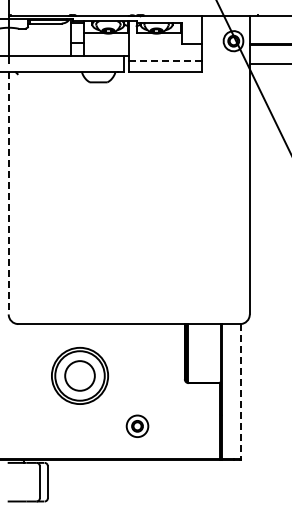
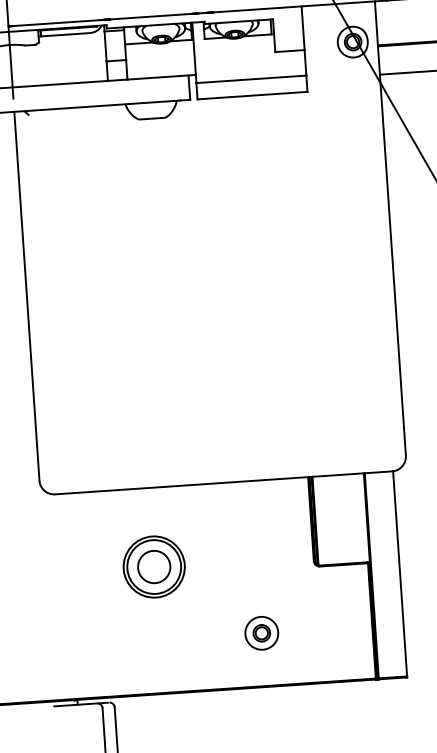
line: (164, 61) -> (250, 80), dashed -> solid
line: (8, 193) -> (26, 296), dashed -> solid
part: (79, 376) -> (153, 567), size x0.71
line: (240, 392) -> (399, 575), dashed -> solid
part: (137, 425) -> (261, 632), moved

